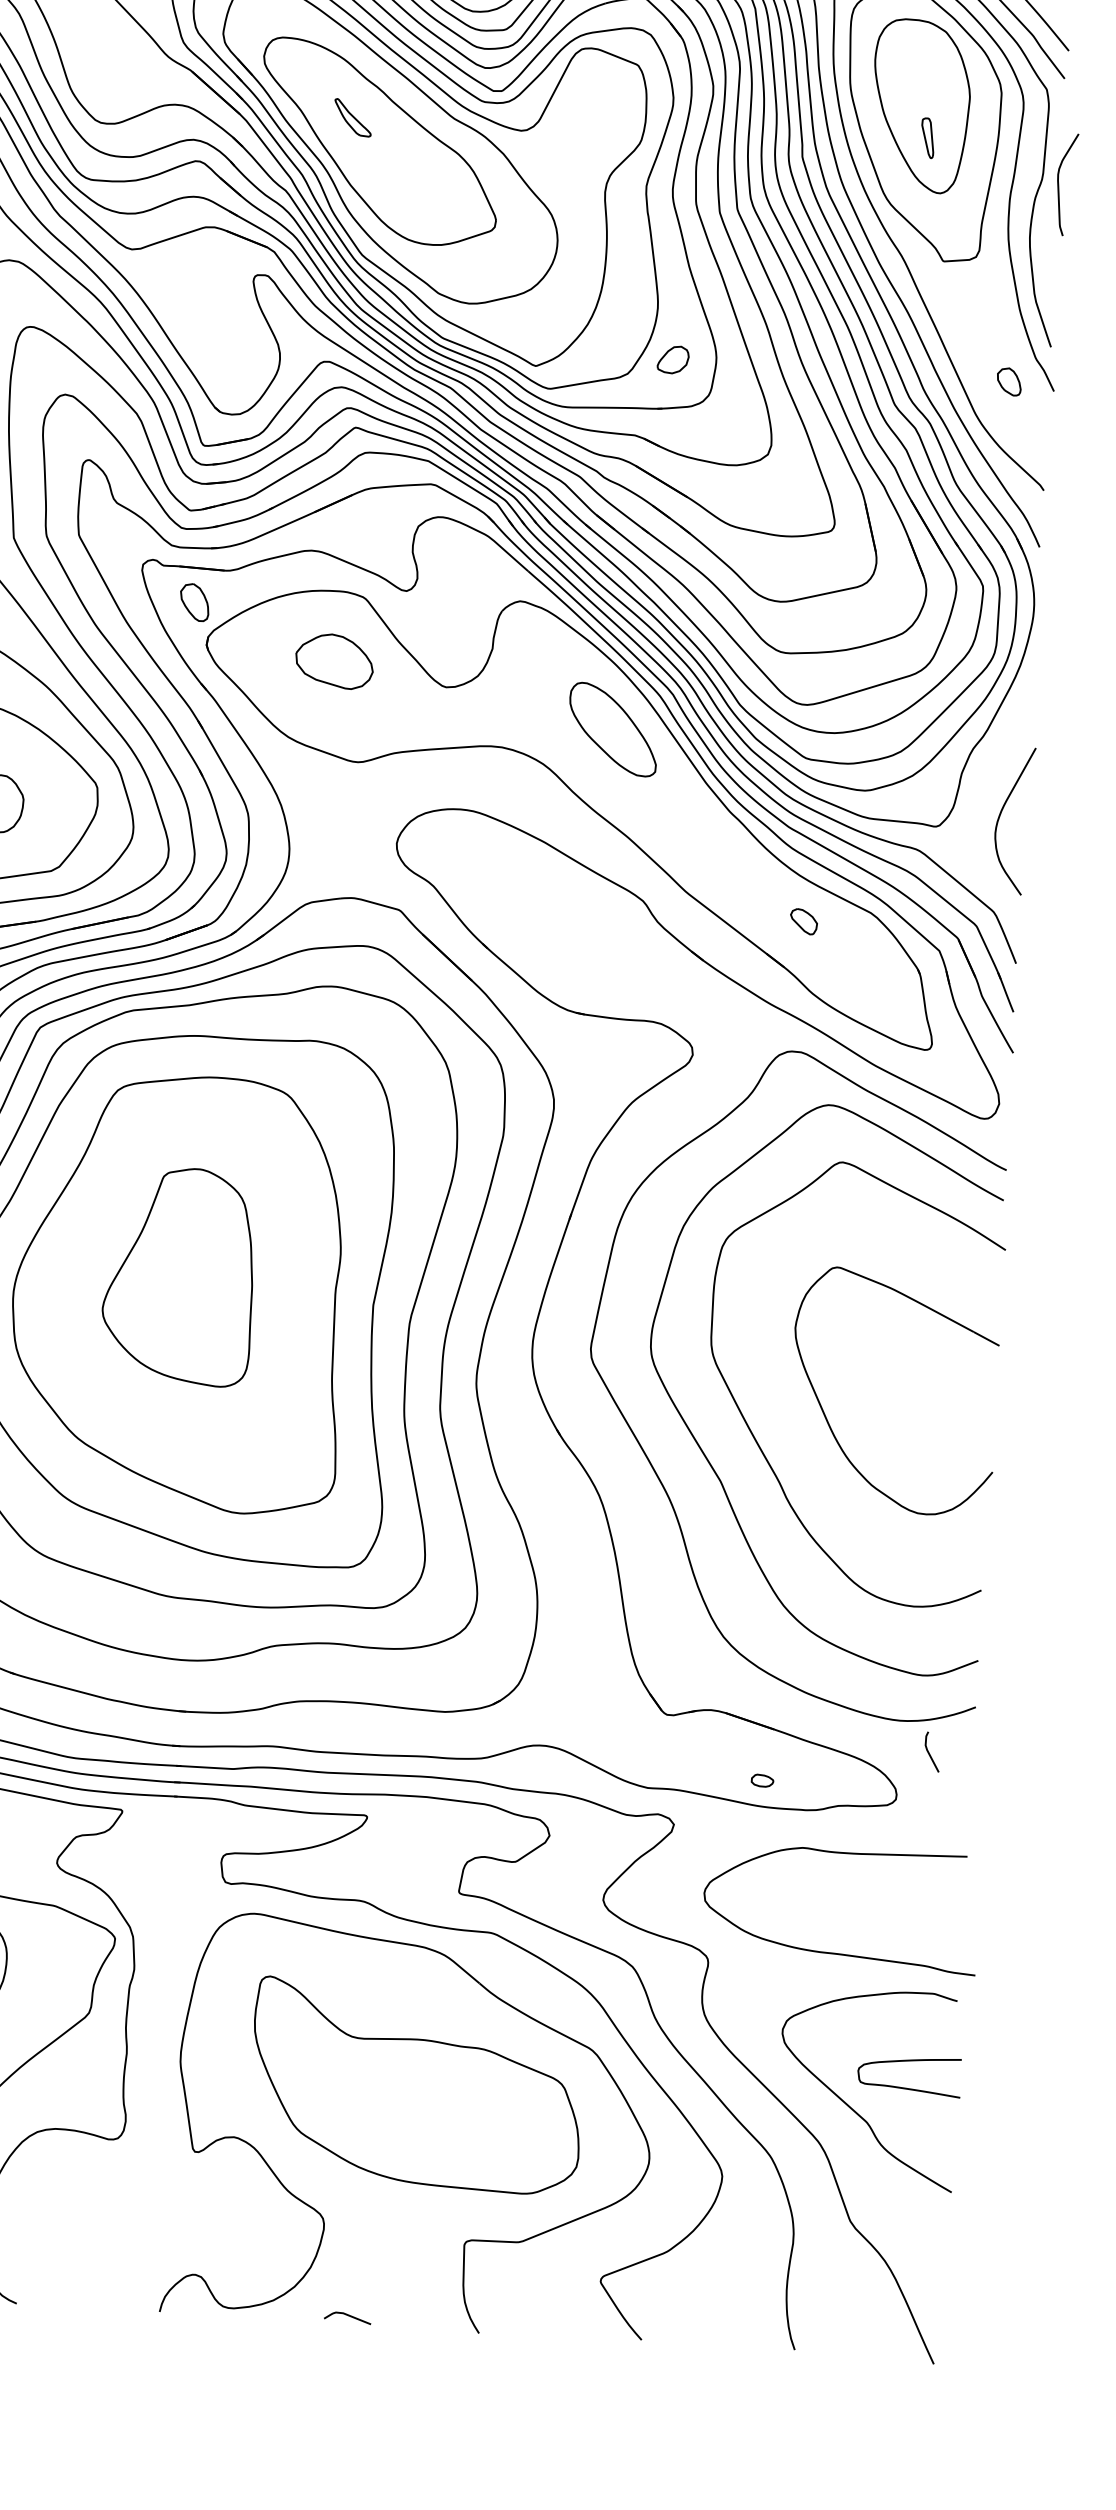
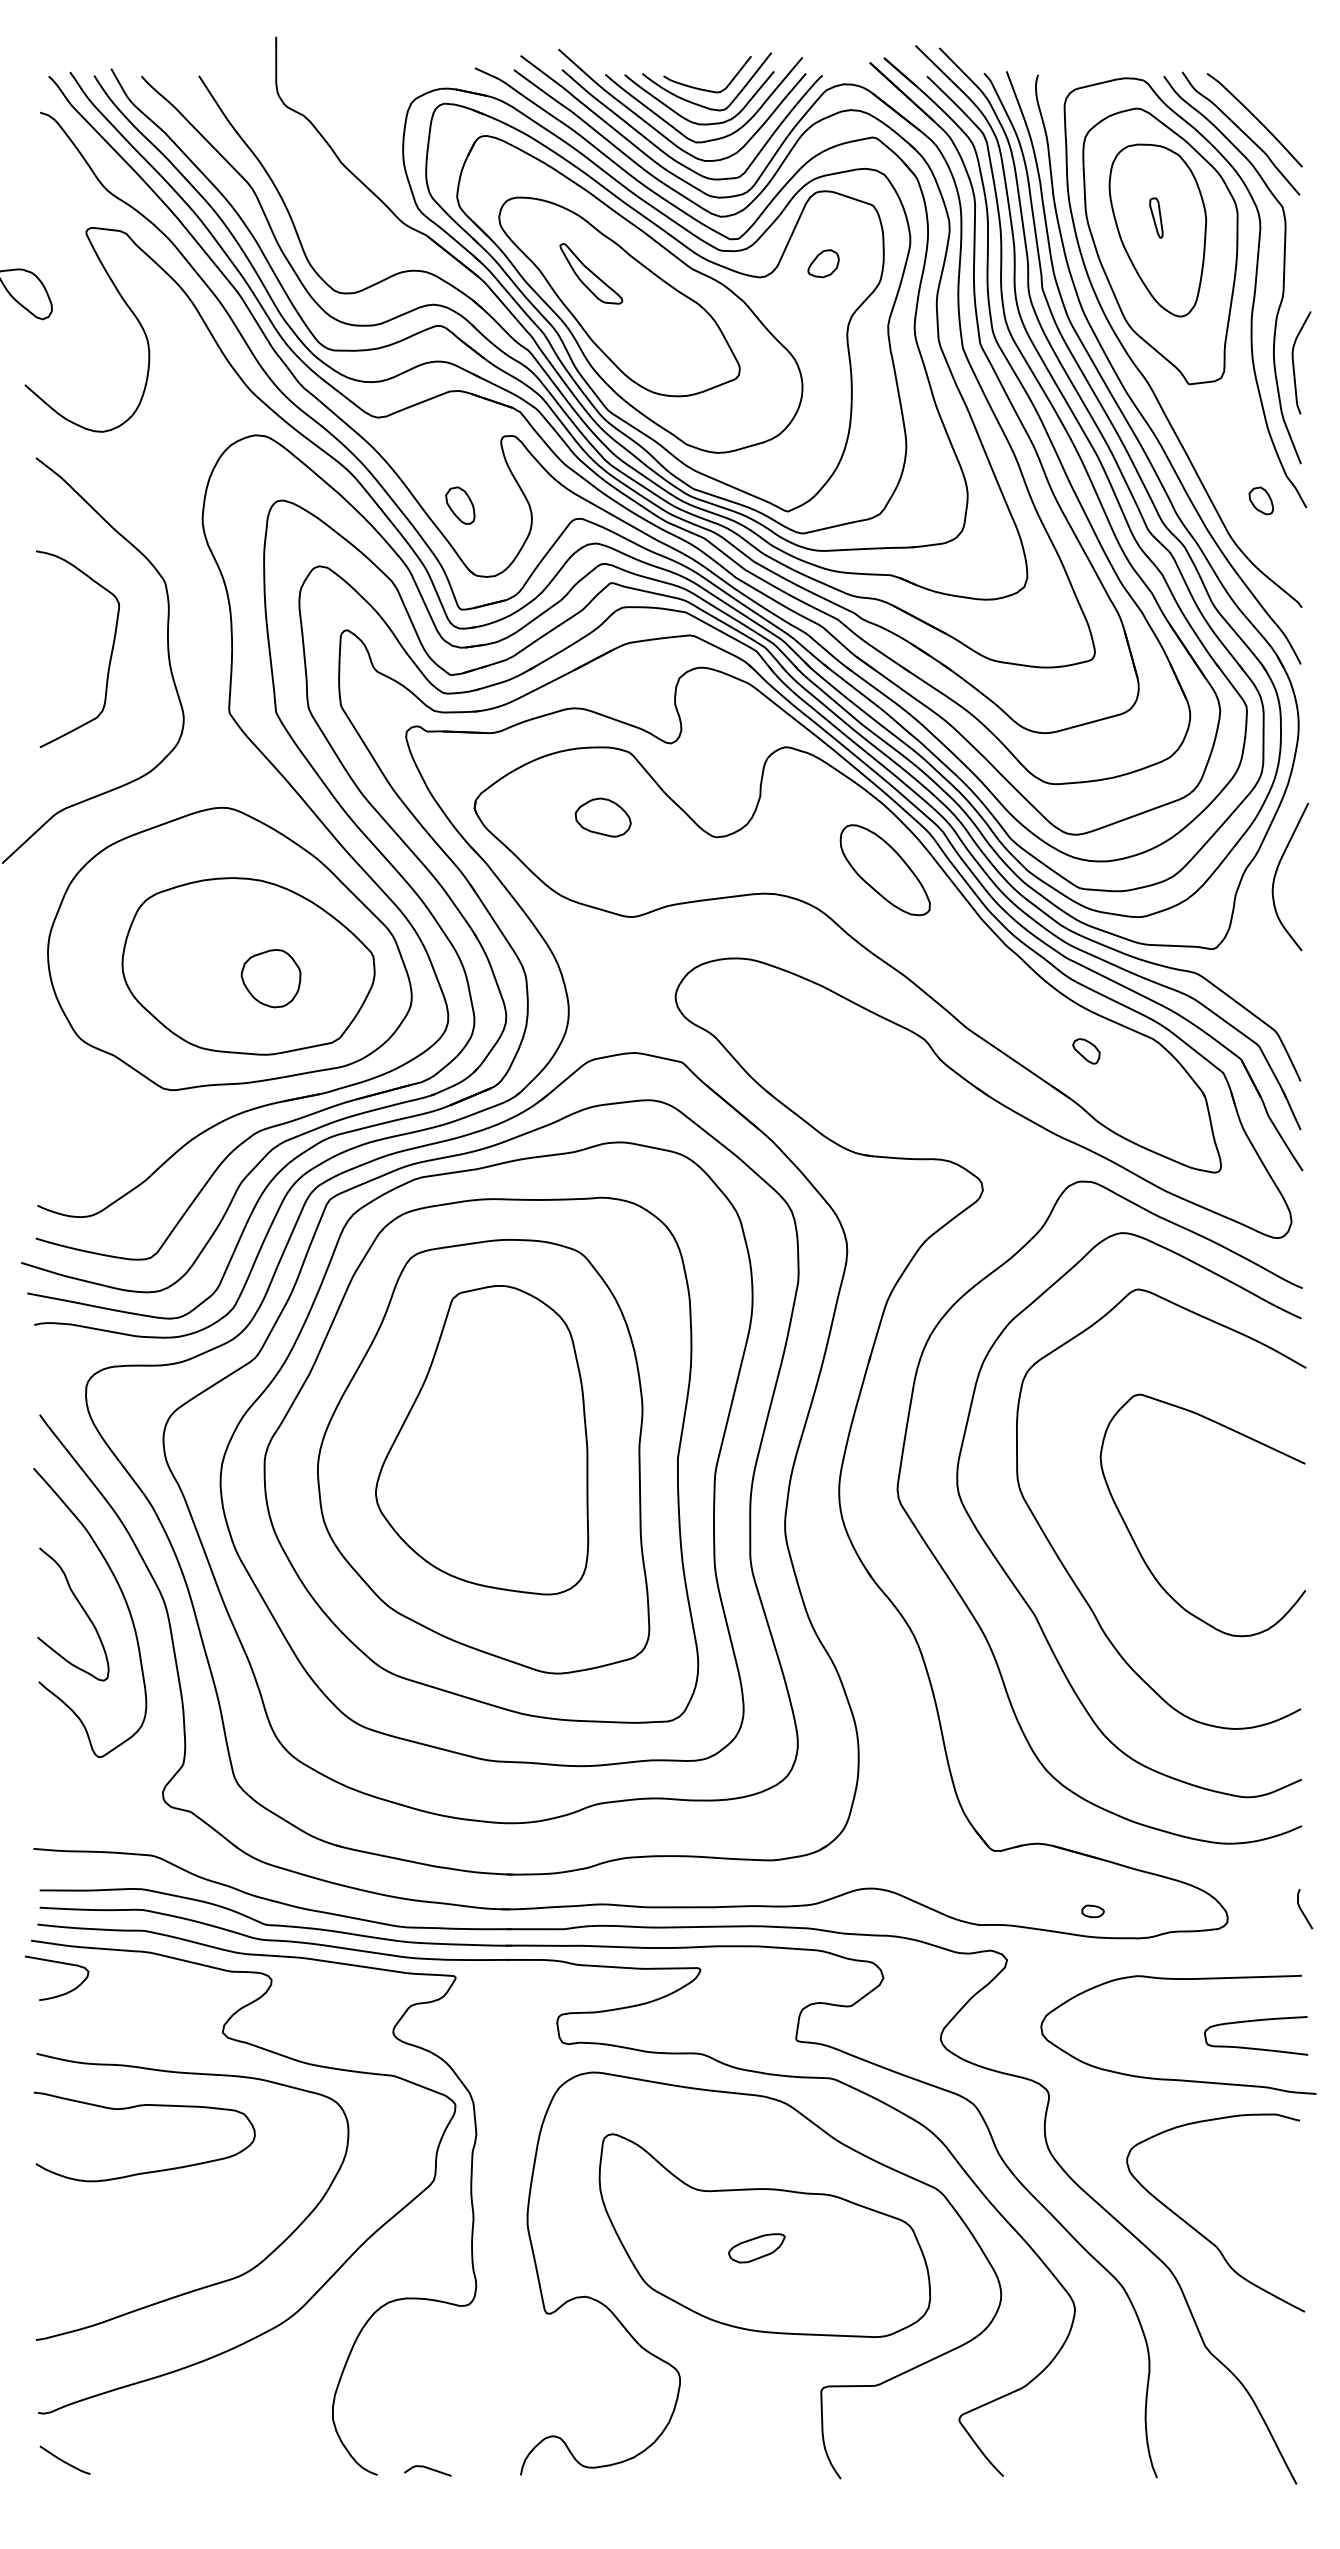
part: (353, 117) -> (591, 273), size x1.67
part: (927, 137) -> (1156, 217), moved
curve: (1059, 184) -> (1294, 363), moved
part: (673, 359) -> (823, 263), moved
part: (194, 602) -> (460, 505), moved
part: (333, 661) -> (602, 817), size x0.71
curve: (1001, 814) -> (1277, 871), moved
part: (179, 1276) -> (482, 1440), size x1.43
line: (930, 1754) -> (1303, 1911), moved
curve: (906, 2087) -> (1253, 2047), moved
part: (407, 2098) -> (756, 2248), added
curve: (348, 2316) -> (428, 2469), moved

